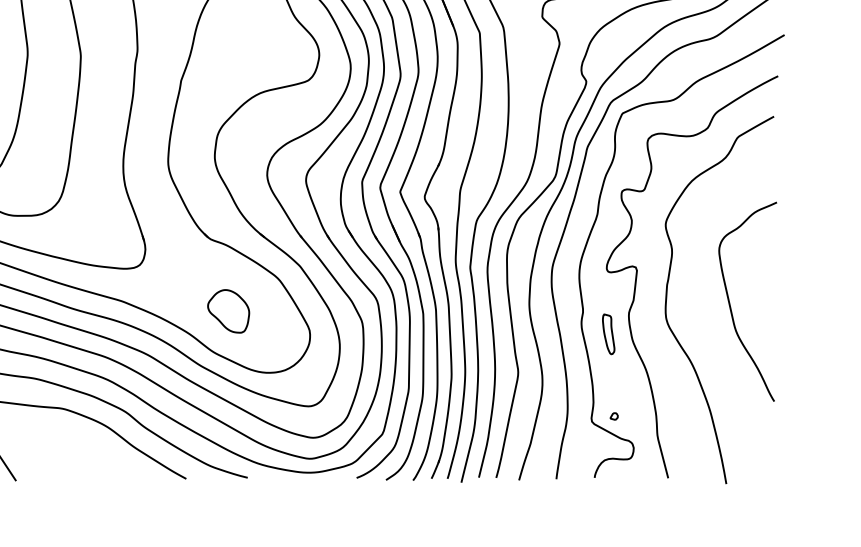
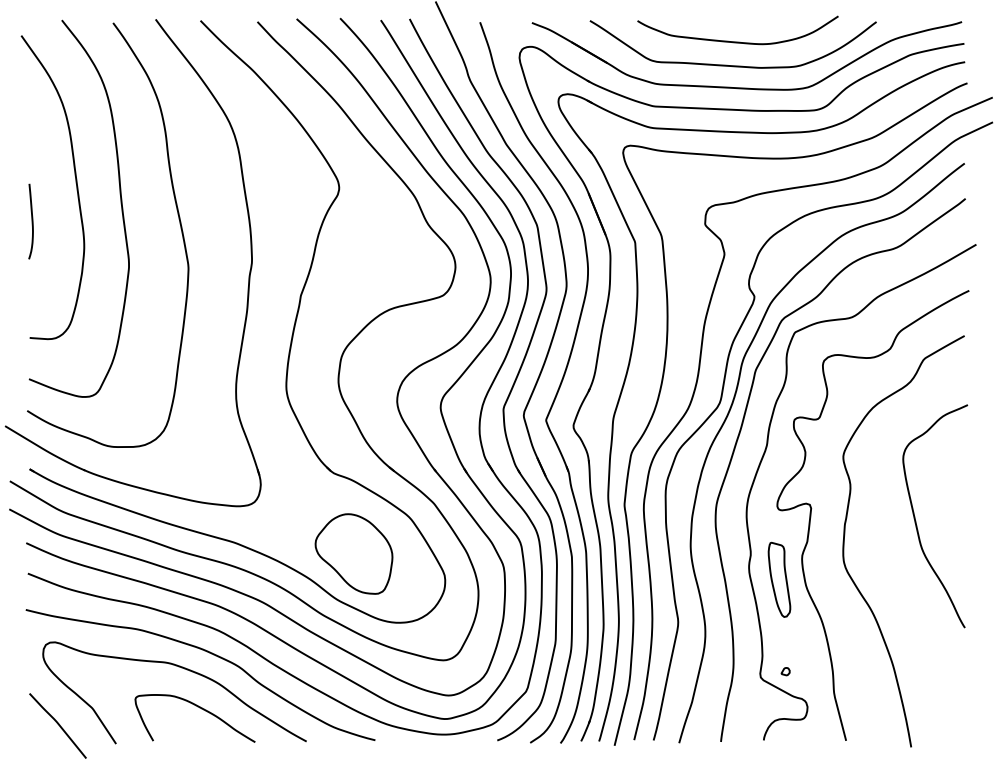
curve: (731, 306) -> (916, 521), moved
part: (228, 310) -> (353, 553), size x1.67
part: (608, 334) -> (779, 579), size x1.67
curve: (90, 449) -> (199, 708), added

